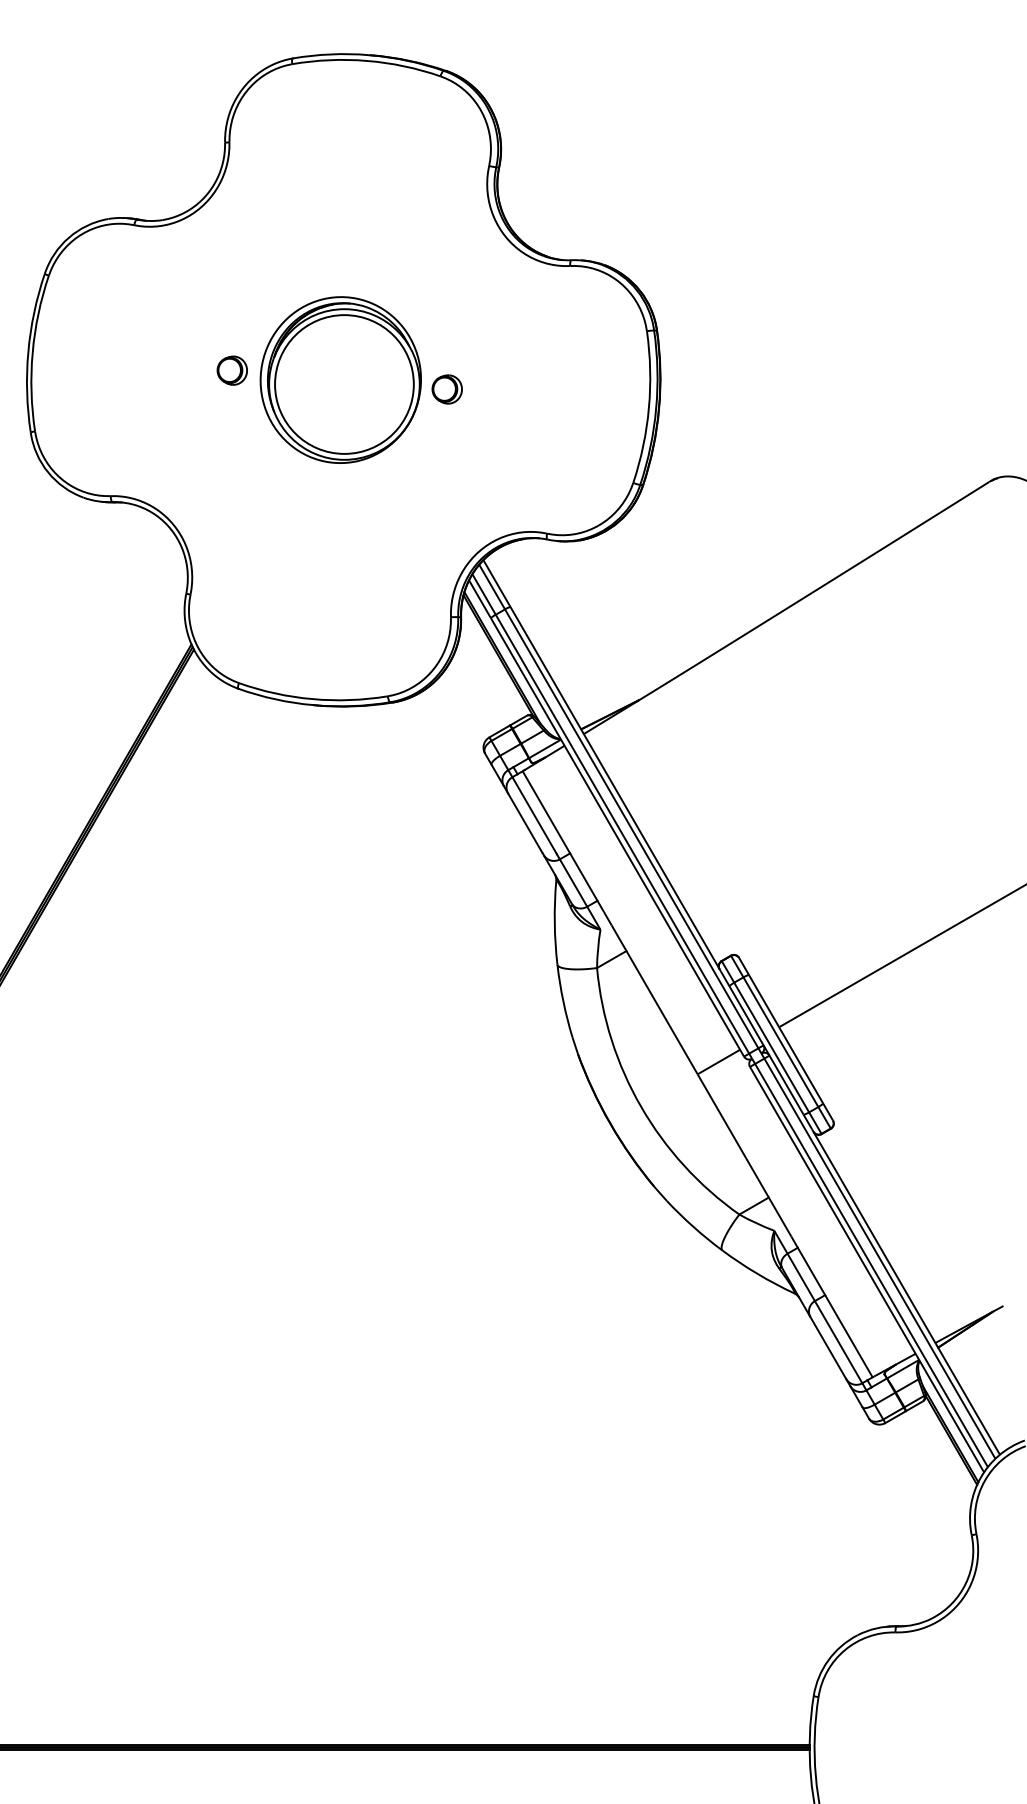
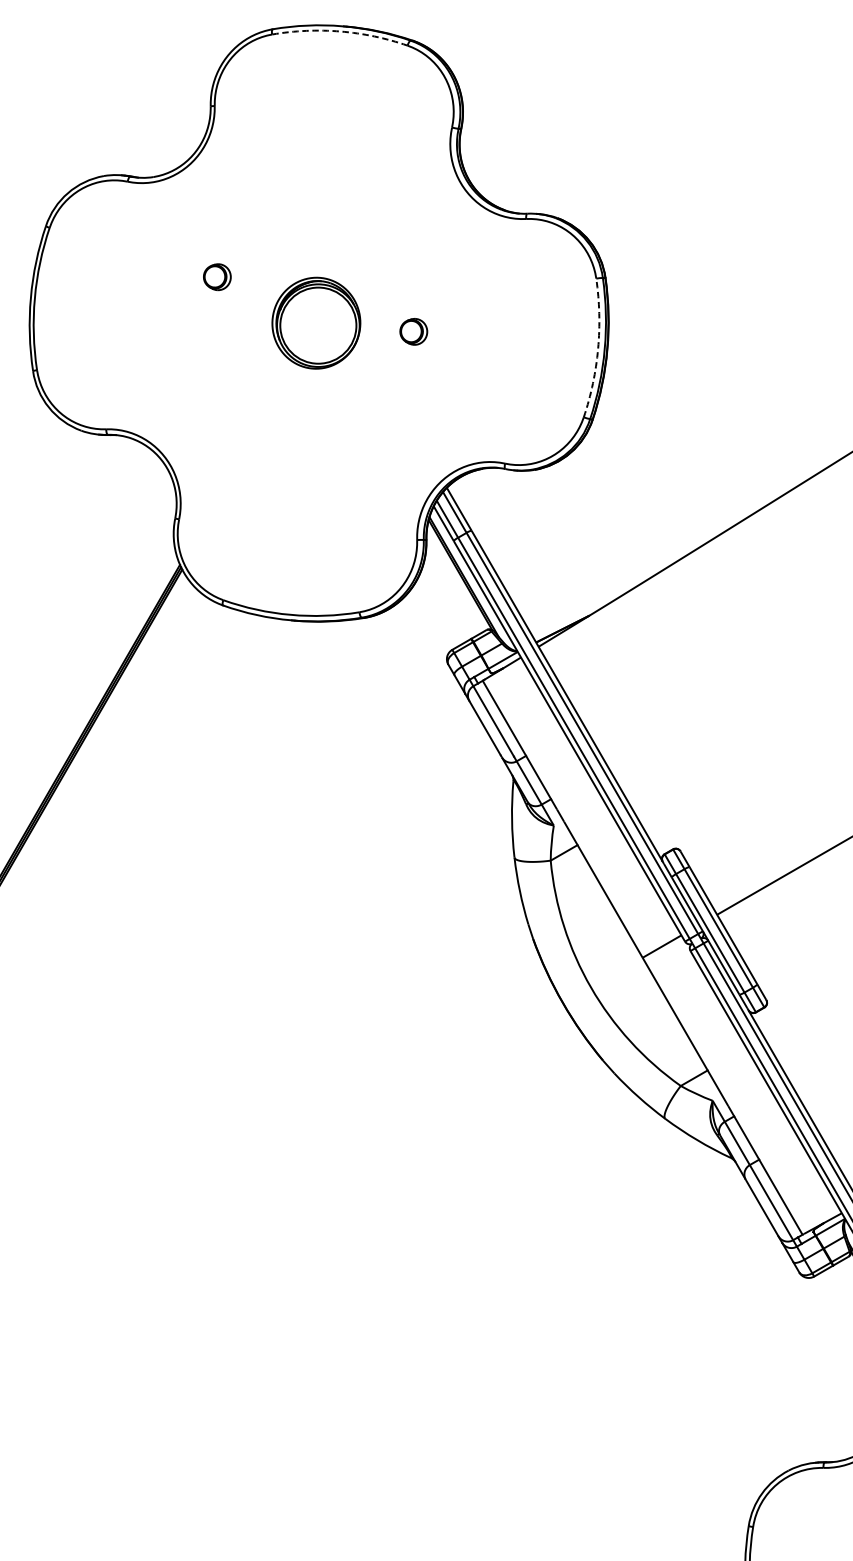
arc: (367, 60) -> (340, 31), solid -> dashed
part: (231, 370) -> (216, 277), moved
part: (340, 379) -> (316, 322), size x0.6
arc: (648, 407) -> (597, 348), solid -> dashed

